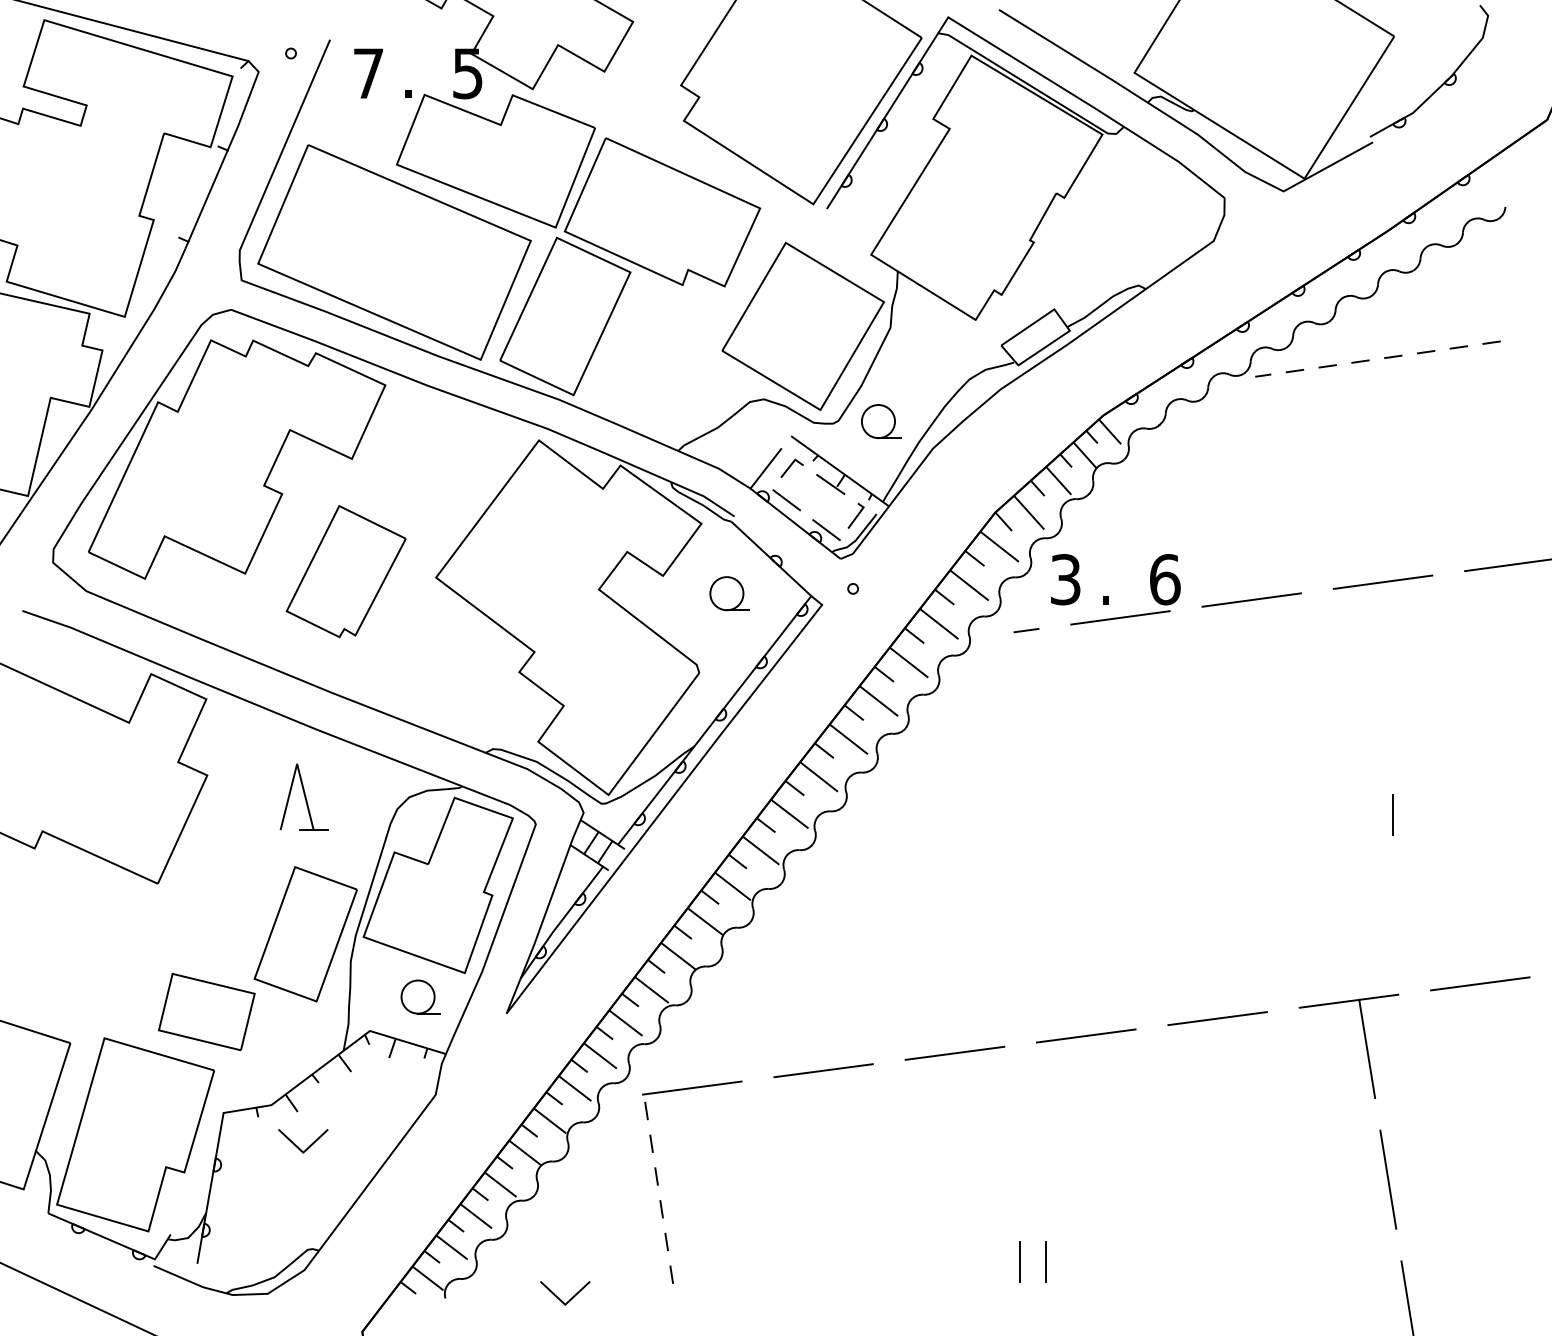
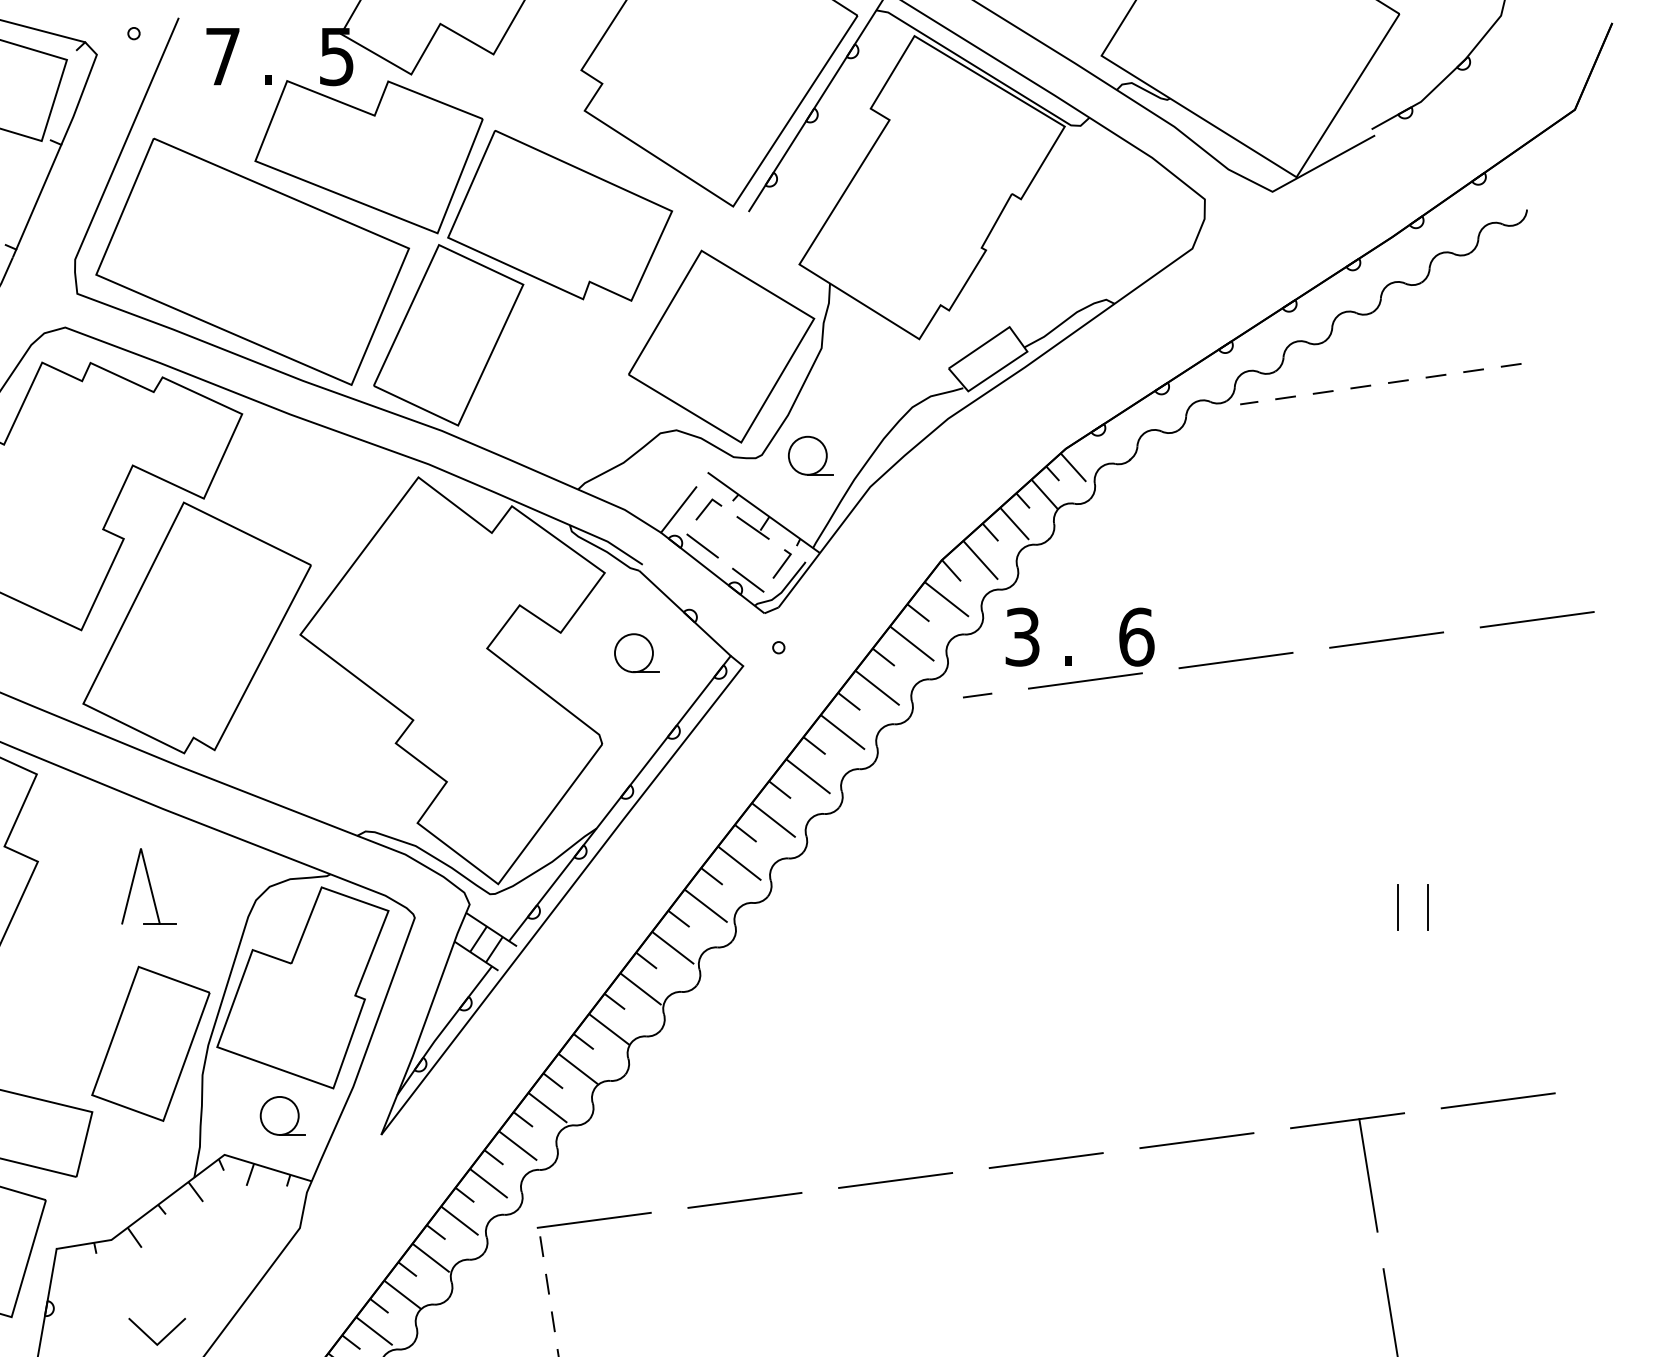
part: (346, 571) -> (197, 627), size x1.67
line: (1419, 815) -> (1428, 907), added
line: (298, 1146) -> (151, 1337), moved

